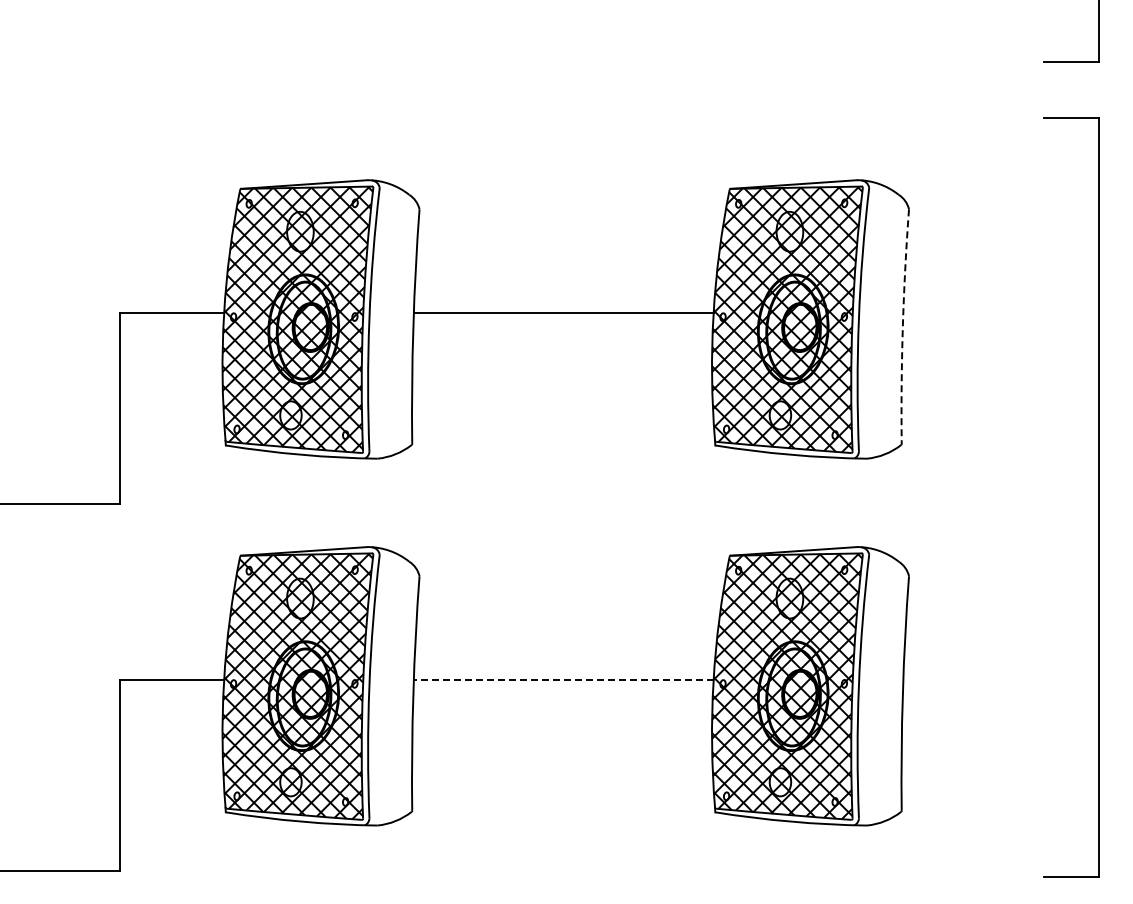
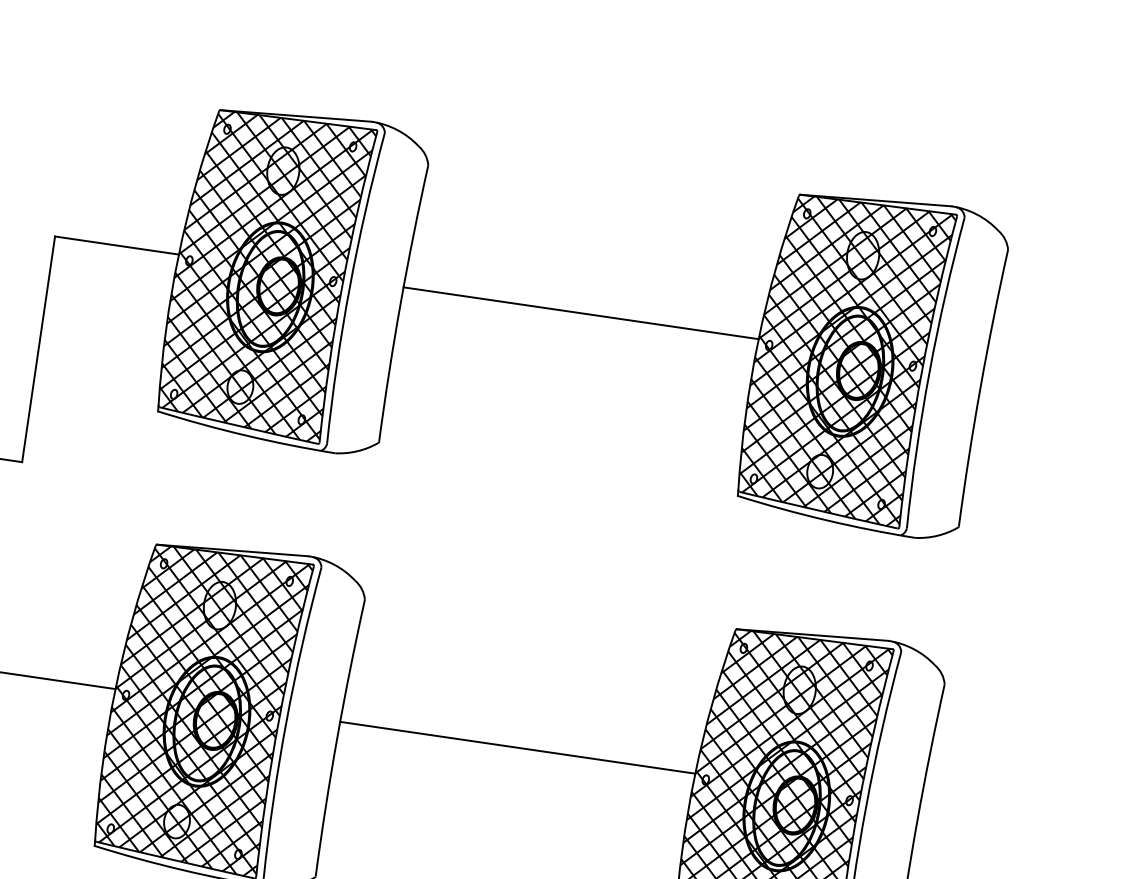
arc: (902, 326) -> (980, 387), dashed -> solid
line: (563, 680) -> (517, 748), dashed -> solid

